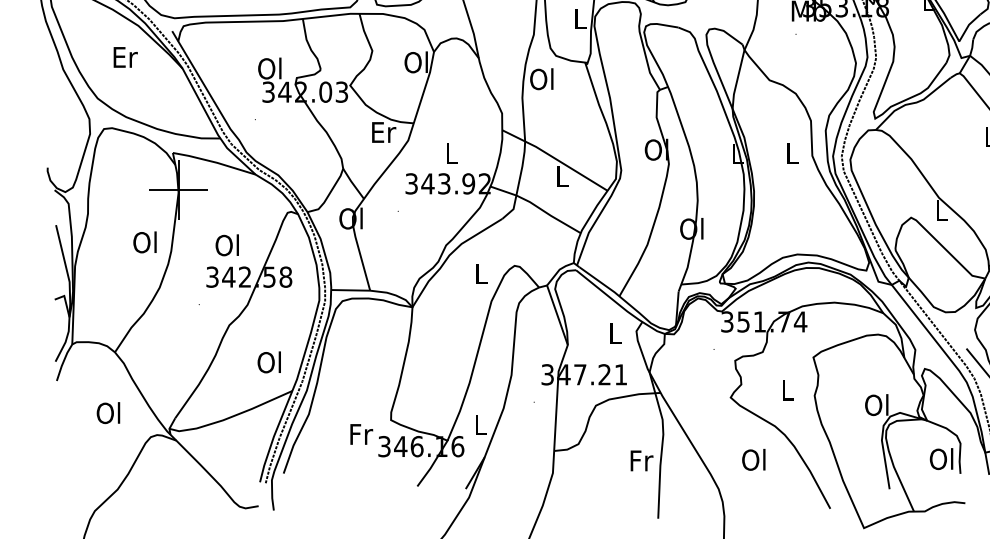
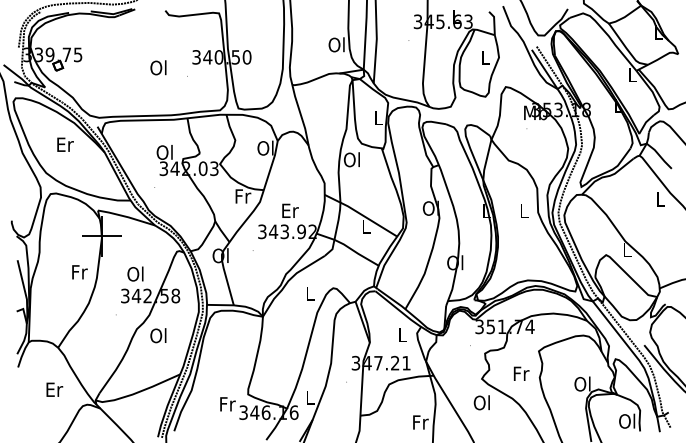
text: (384, 132) -> (243, 196), Er -> Fr
text: (452, 152) -> (290, 210), L -> Er
text: (144, 241) -> (78, 271), Ol -> Fr
text: (269, 362) -> (158, 335), moved
text: (788, 389) -> (521, 373), L -> Fr
text: (109, 412) -> (54, 389), Ol -> Er
text: (753, 459) -> (481, 402), moved

